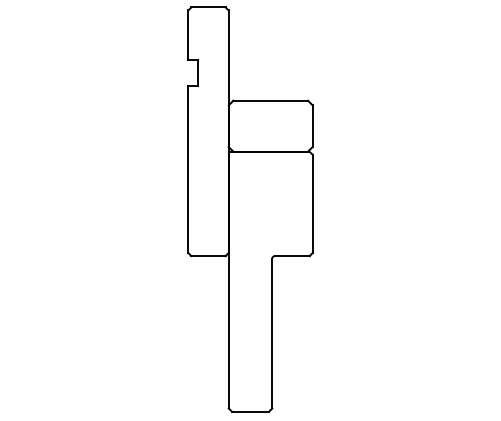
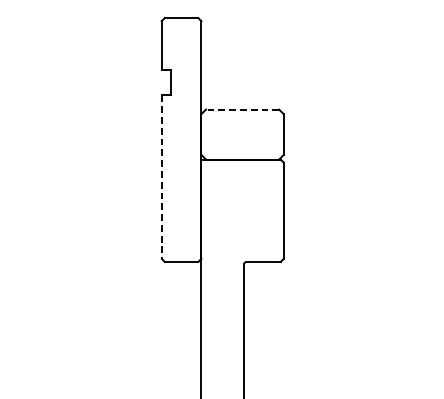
line: (270, 100) -> (242, 109), solid -> dashed
line: (188, 170) -> (161, 177), solid -> dashed

